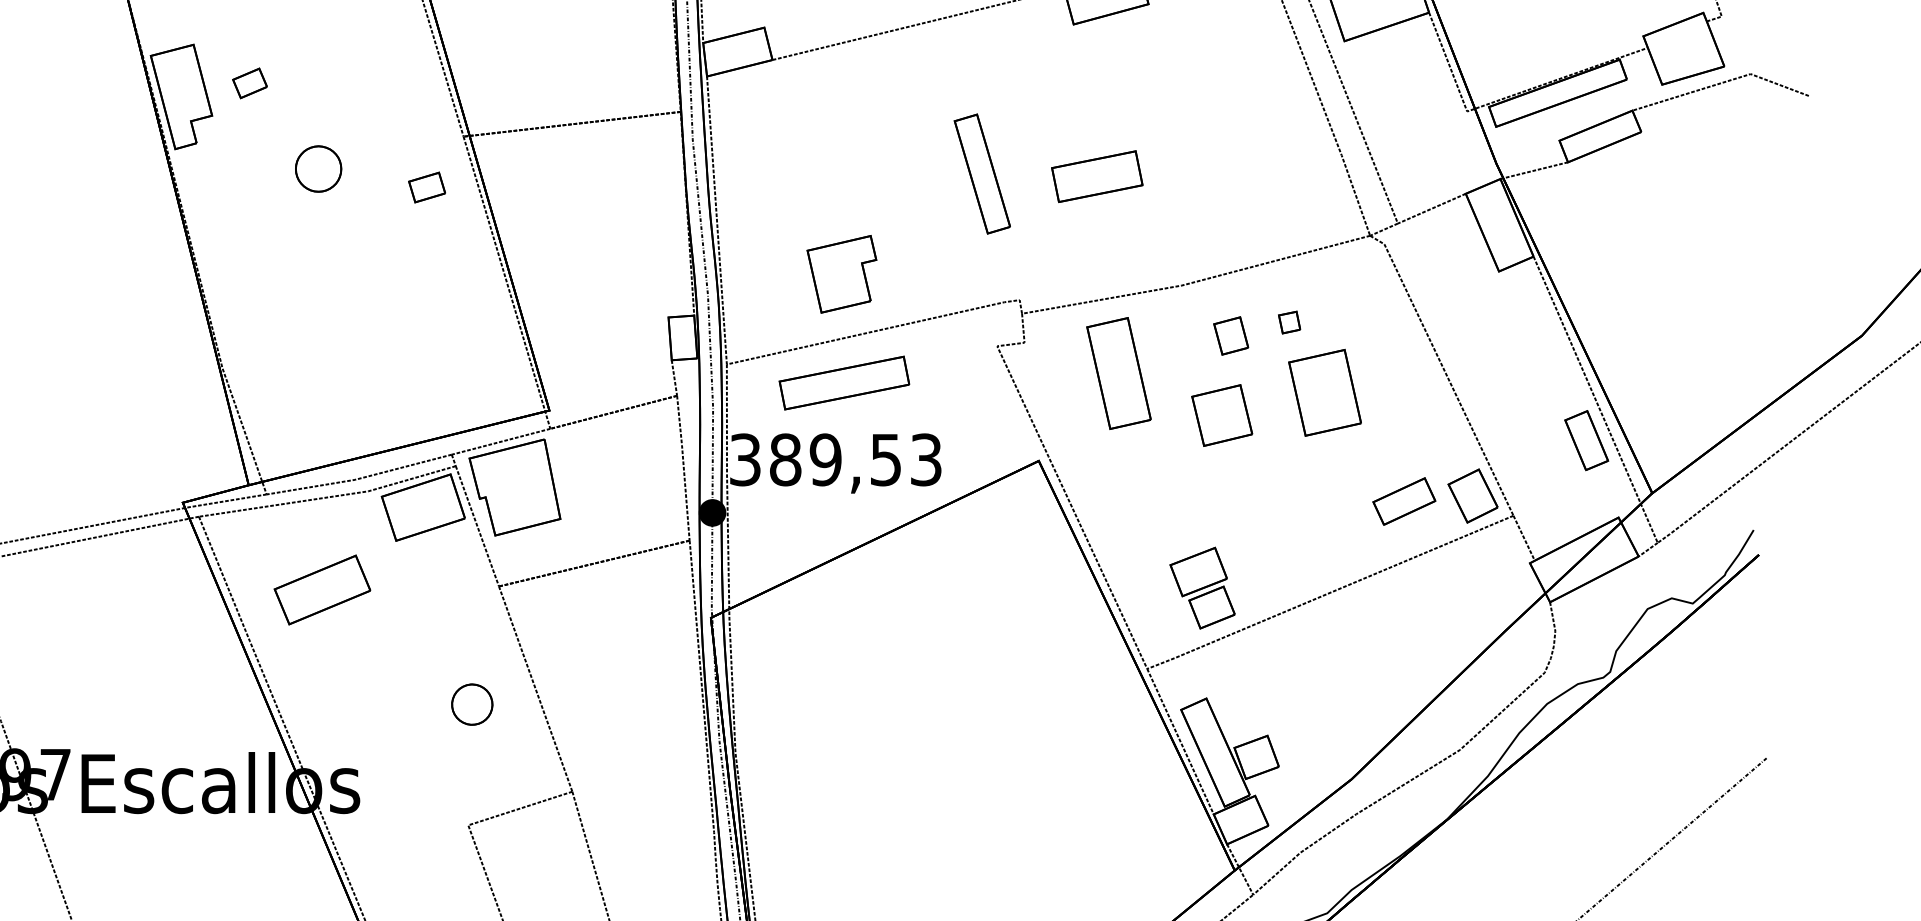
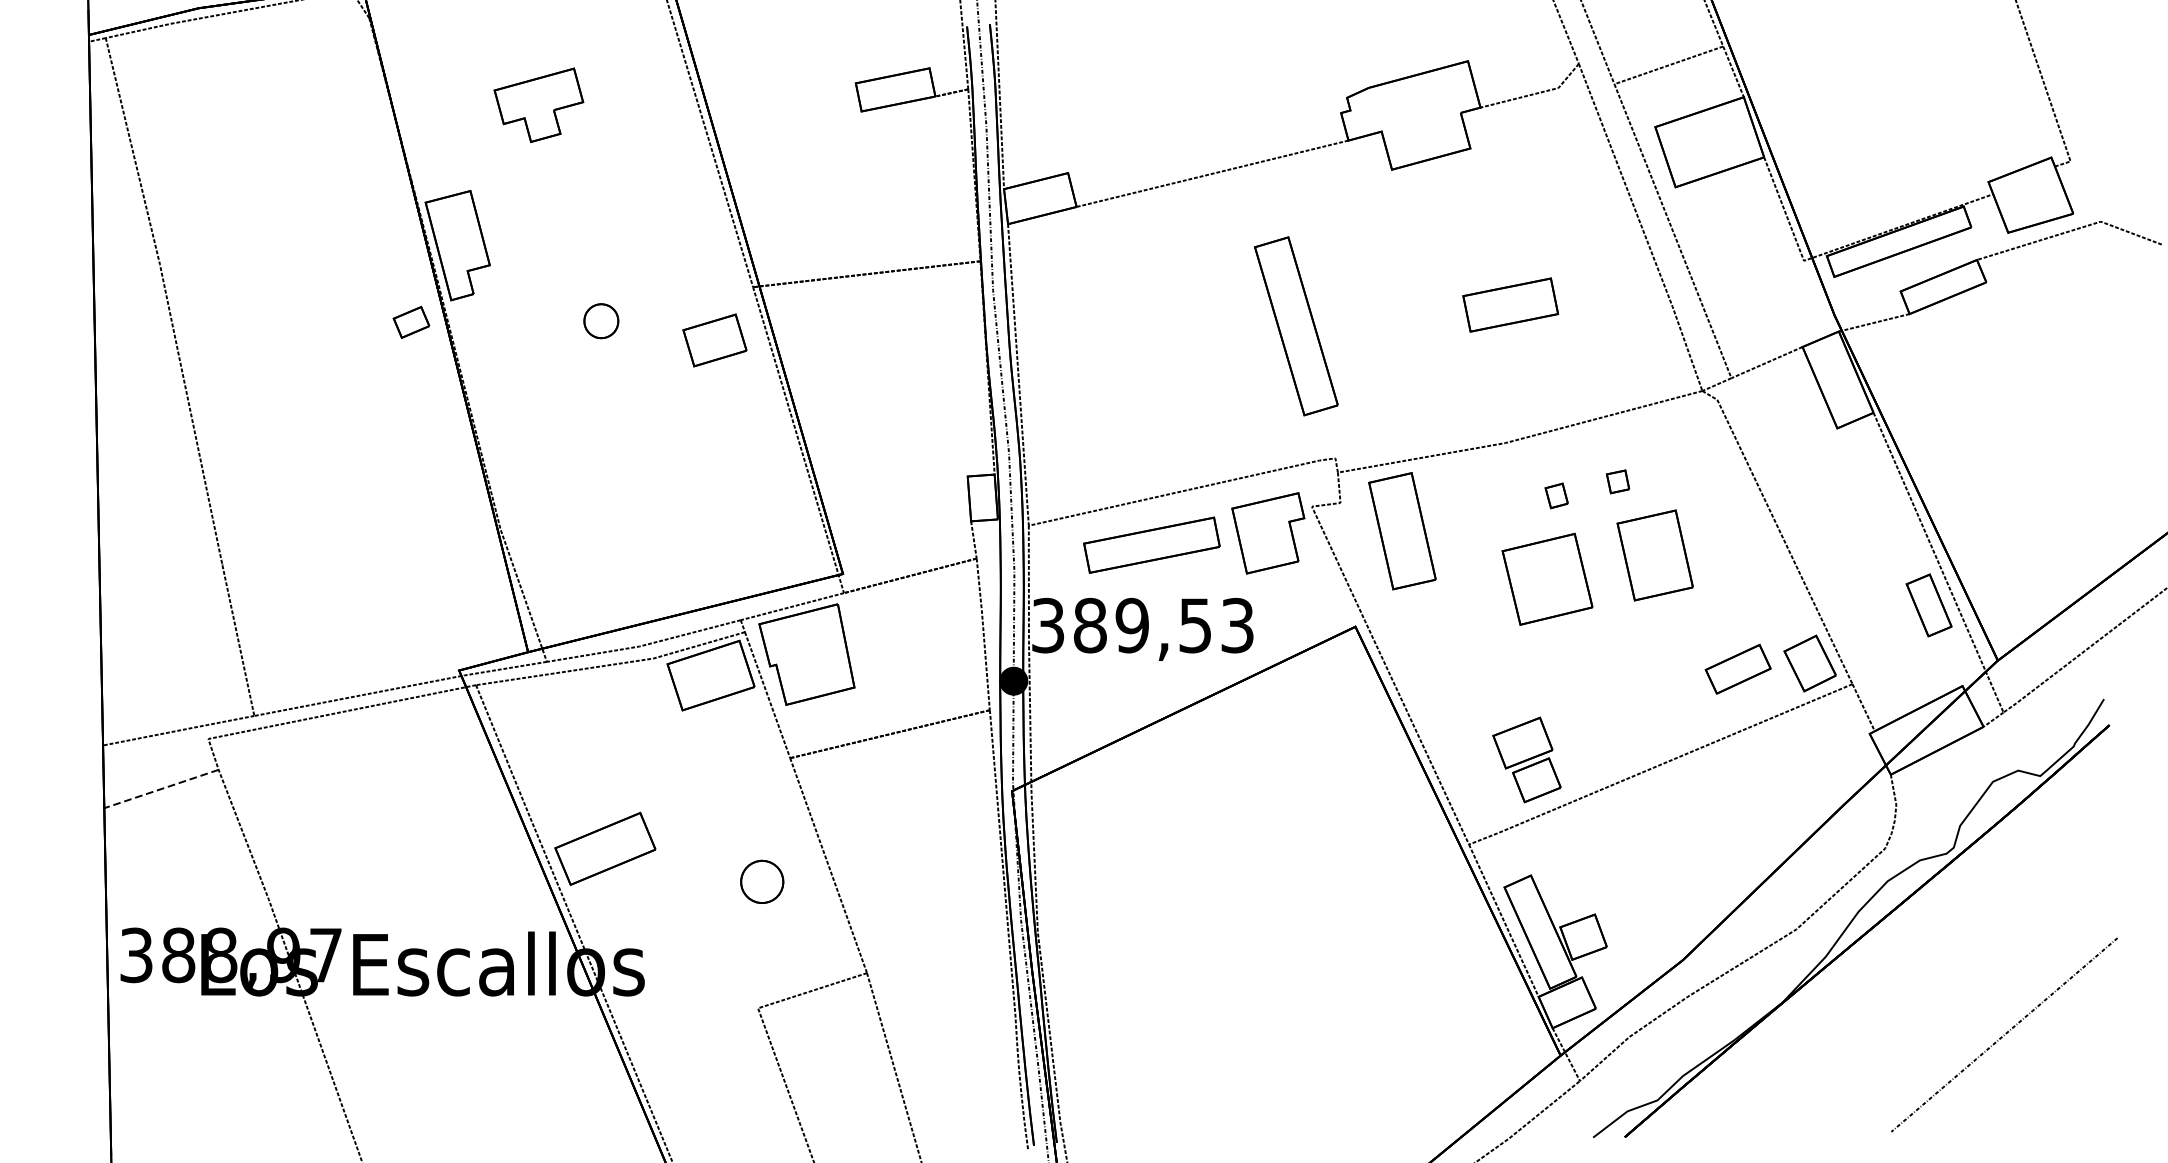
part: (250, 82) -> (411, 321), moved
part: (318, 169) -> (601, 321), size x0.71
part: (982, 174) -> (1296, 326), size x1.43
part: (1097, 176) -> (1510, 304), moved
part: (426, 187) -> (714, 340), size x1.67
part: (842, 274) -> (1268, 533), moved
part: (1230, 335) -> (1556, 495), size x0.62
part: (1119, 373) -> (1402, 531), moved
part: (1222, 414) -> (1547, 578), size x1.43
part: (322, 589) -> (605, 848), moved

